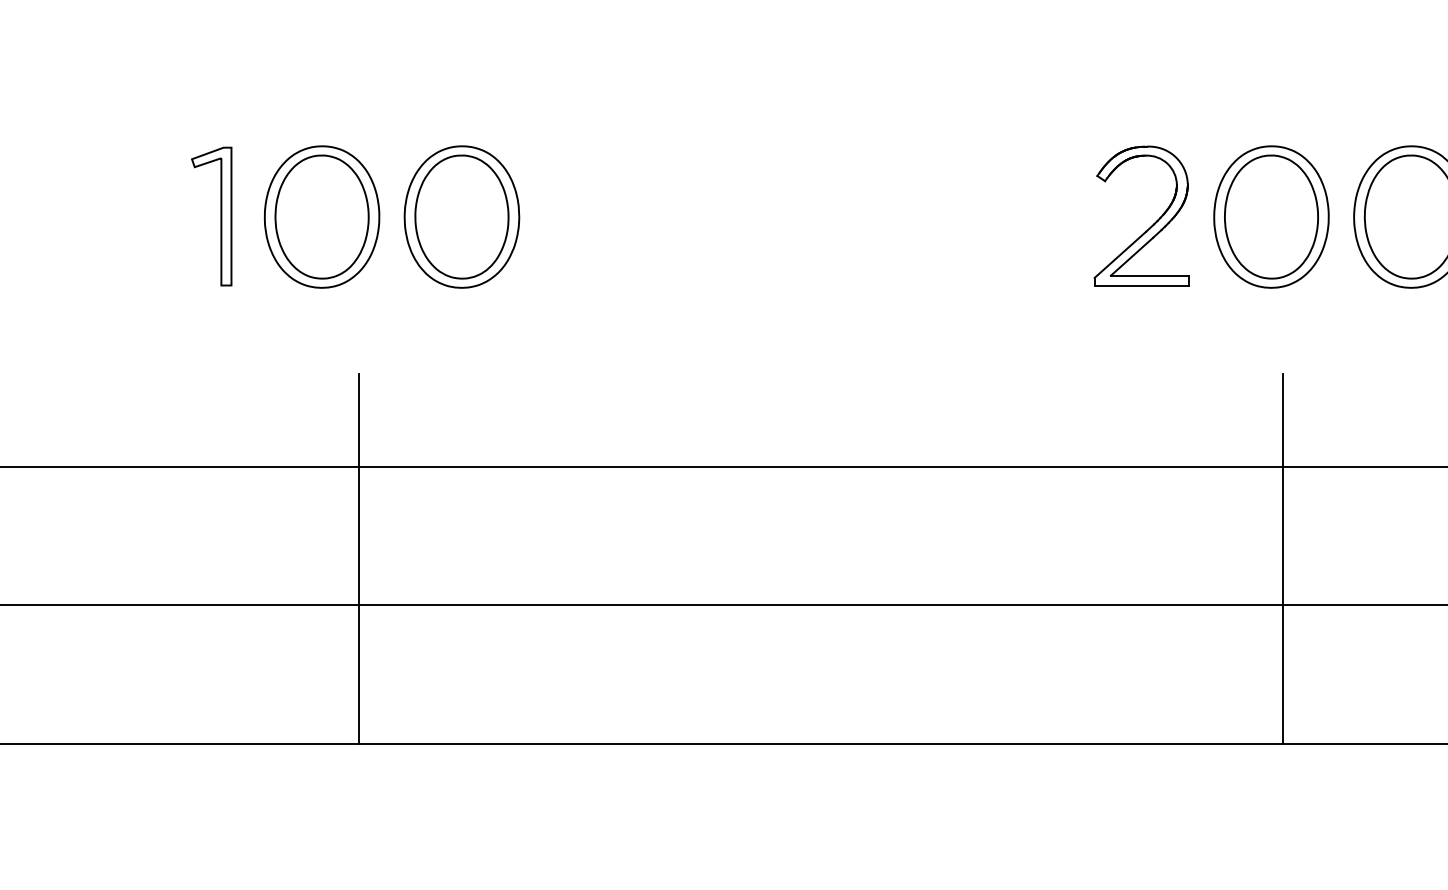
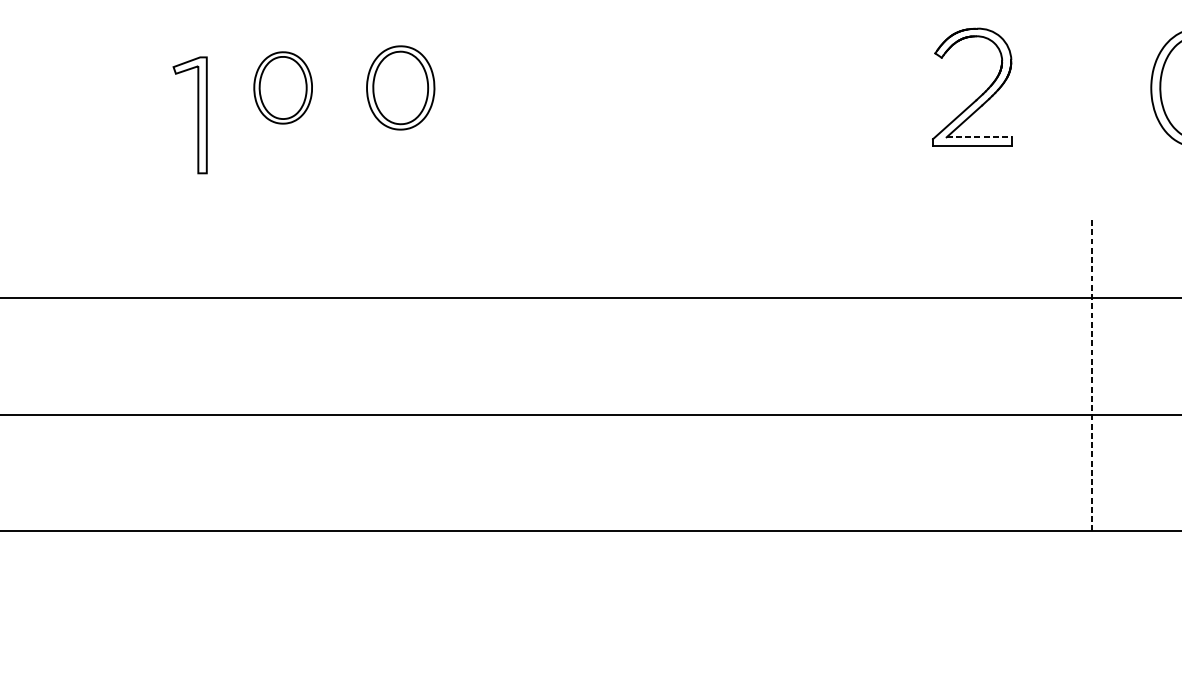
part: (220, 216) -> (197, 115), moved
part: (322, 216) -> (283, 87), size x0.6
part: (461, 216) -> (400, 87), size x0.7
part: (1271, 216) -> (1081, 87), removed
line: (1150, 275) -> (979, 137), solid -> dashed
line: (359, 559) -> (314, 376), removed
line: (1283, 559) -> (1091, 376), solid -> dashed

